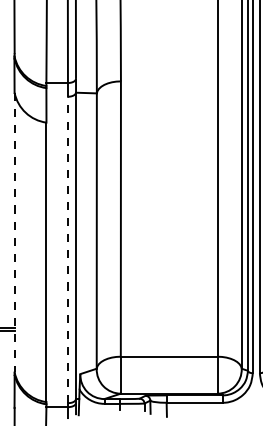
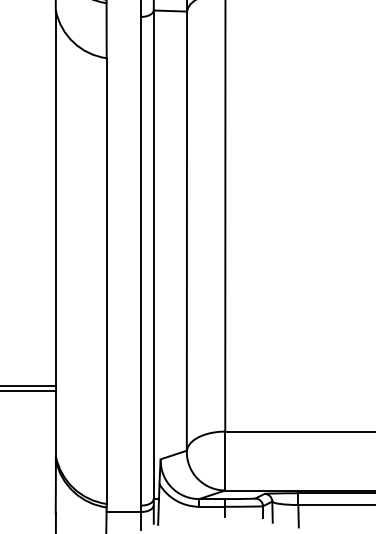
line: (14, 232) -> (55, 233), dashed -> solid
line: (67, 249) -> (140, 260), dashed -> solid

